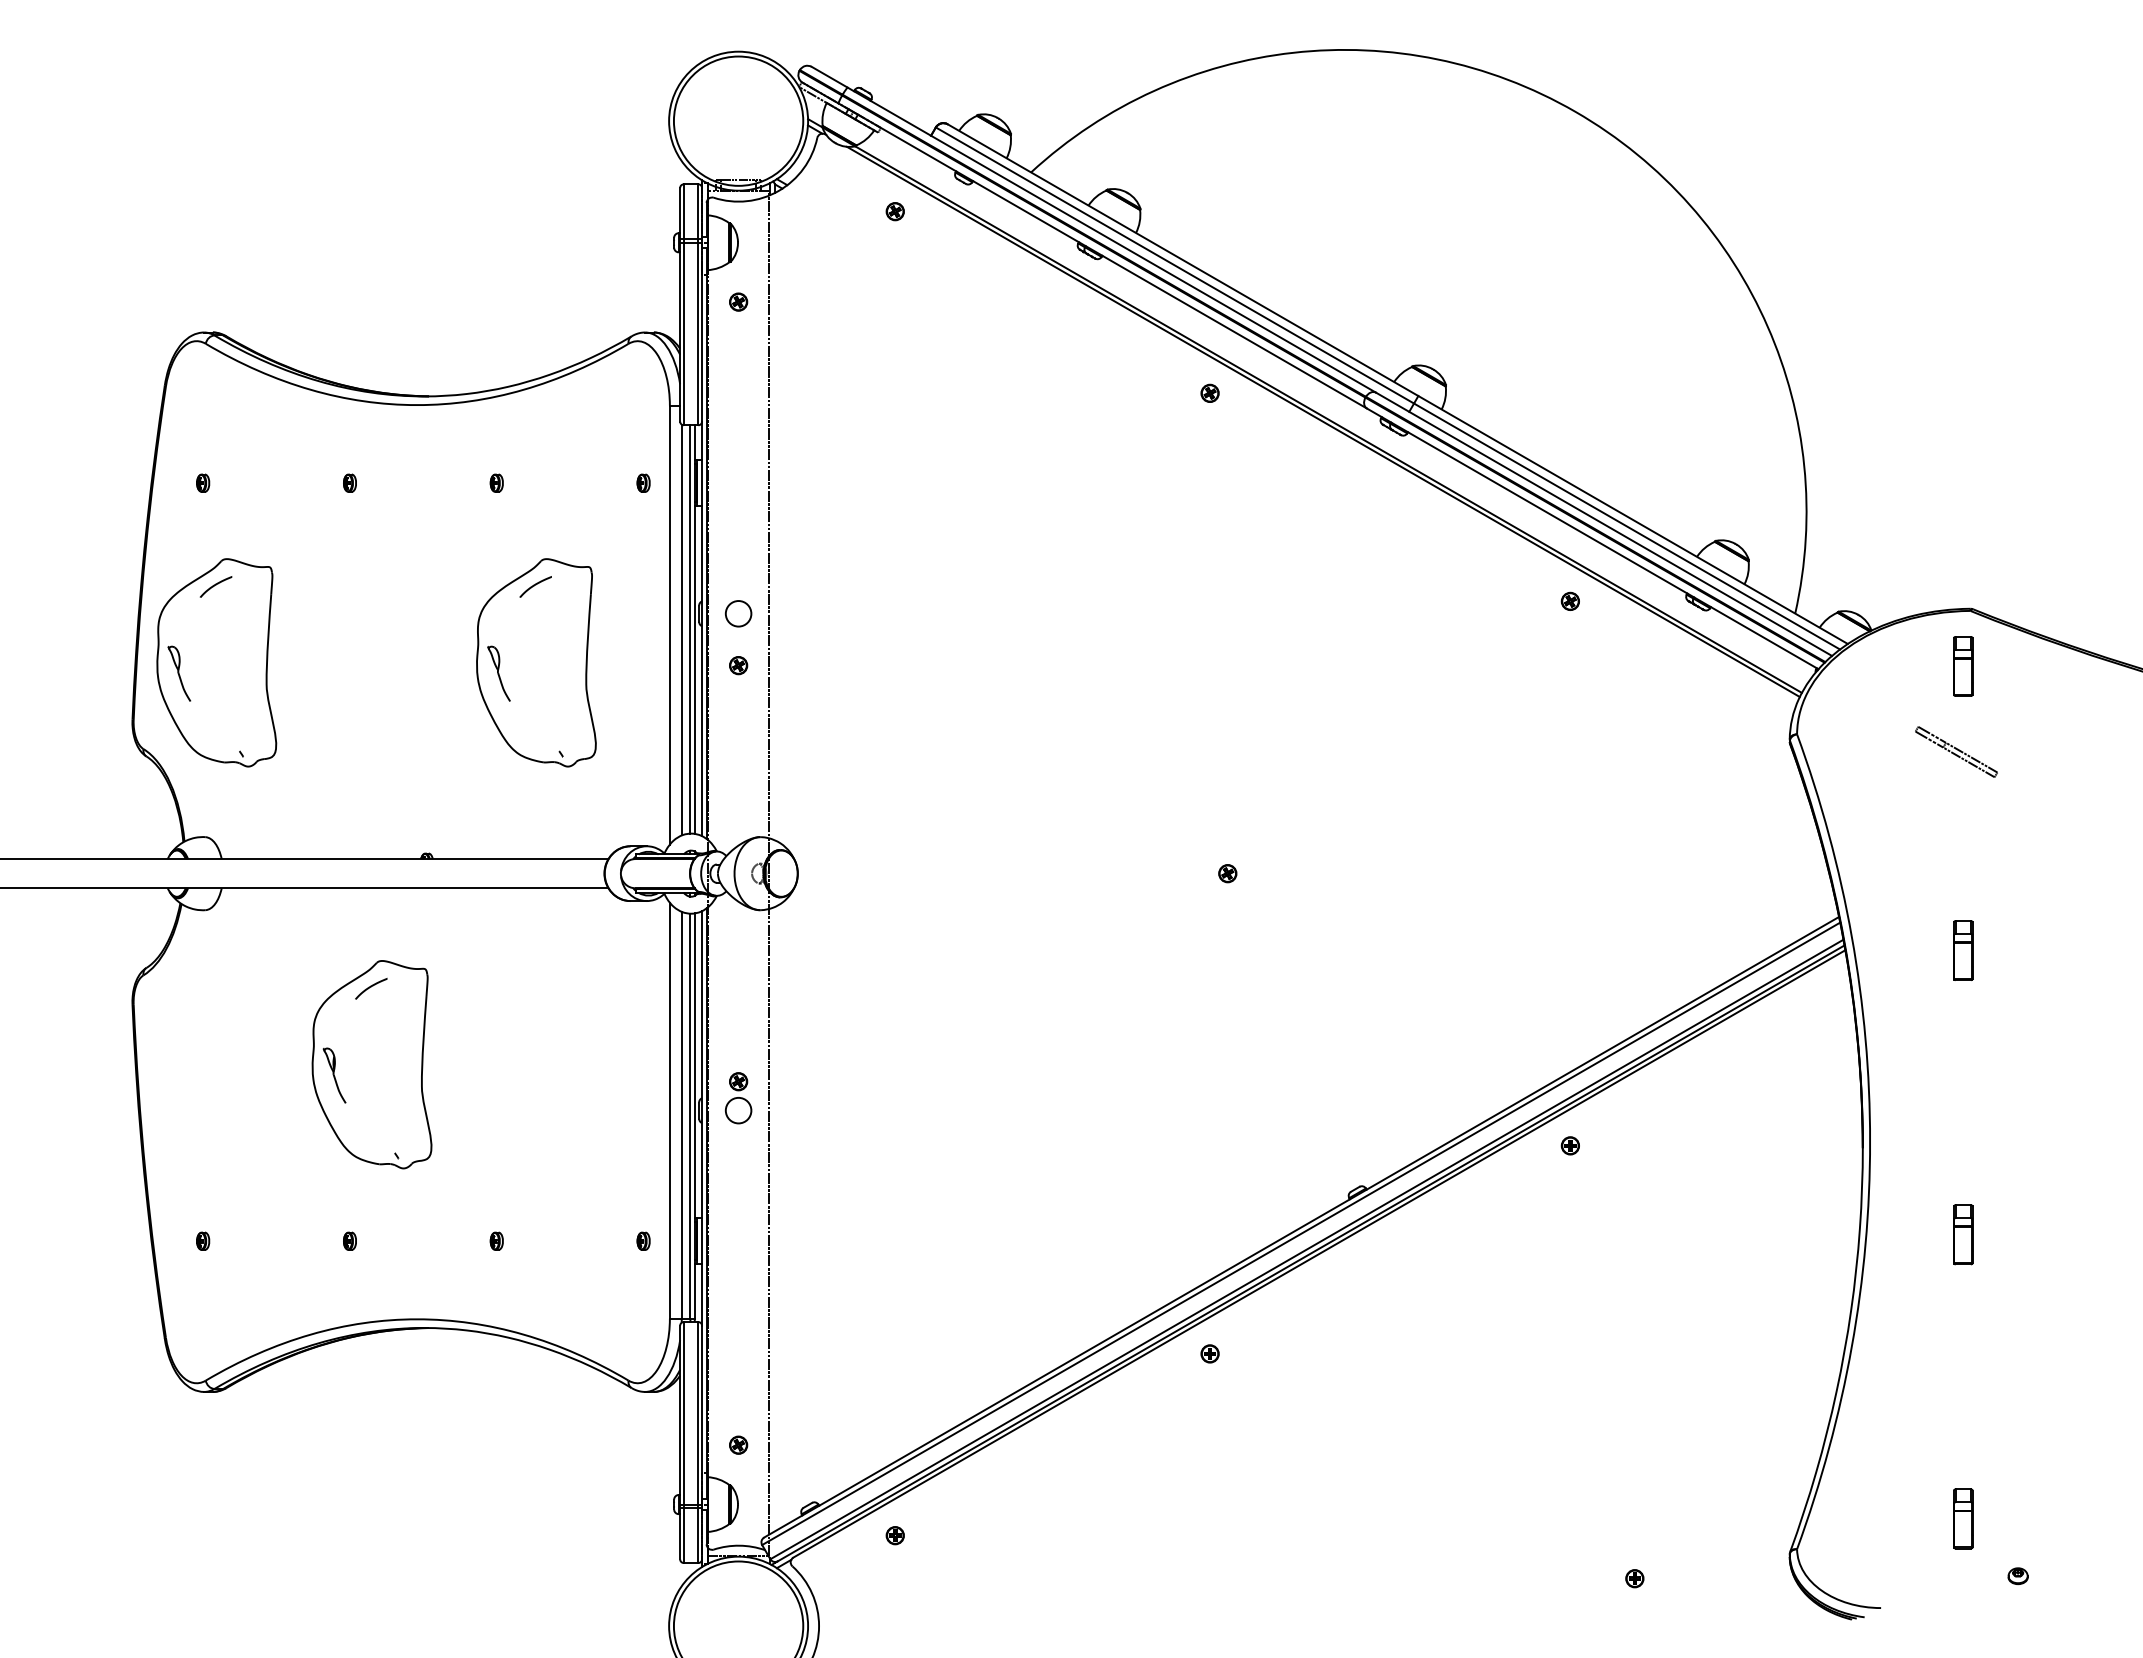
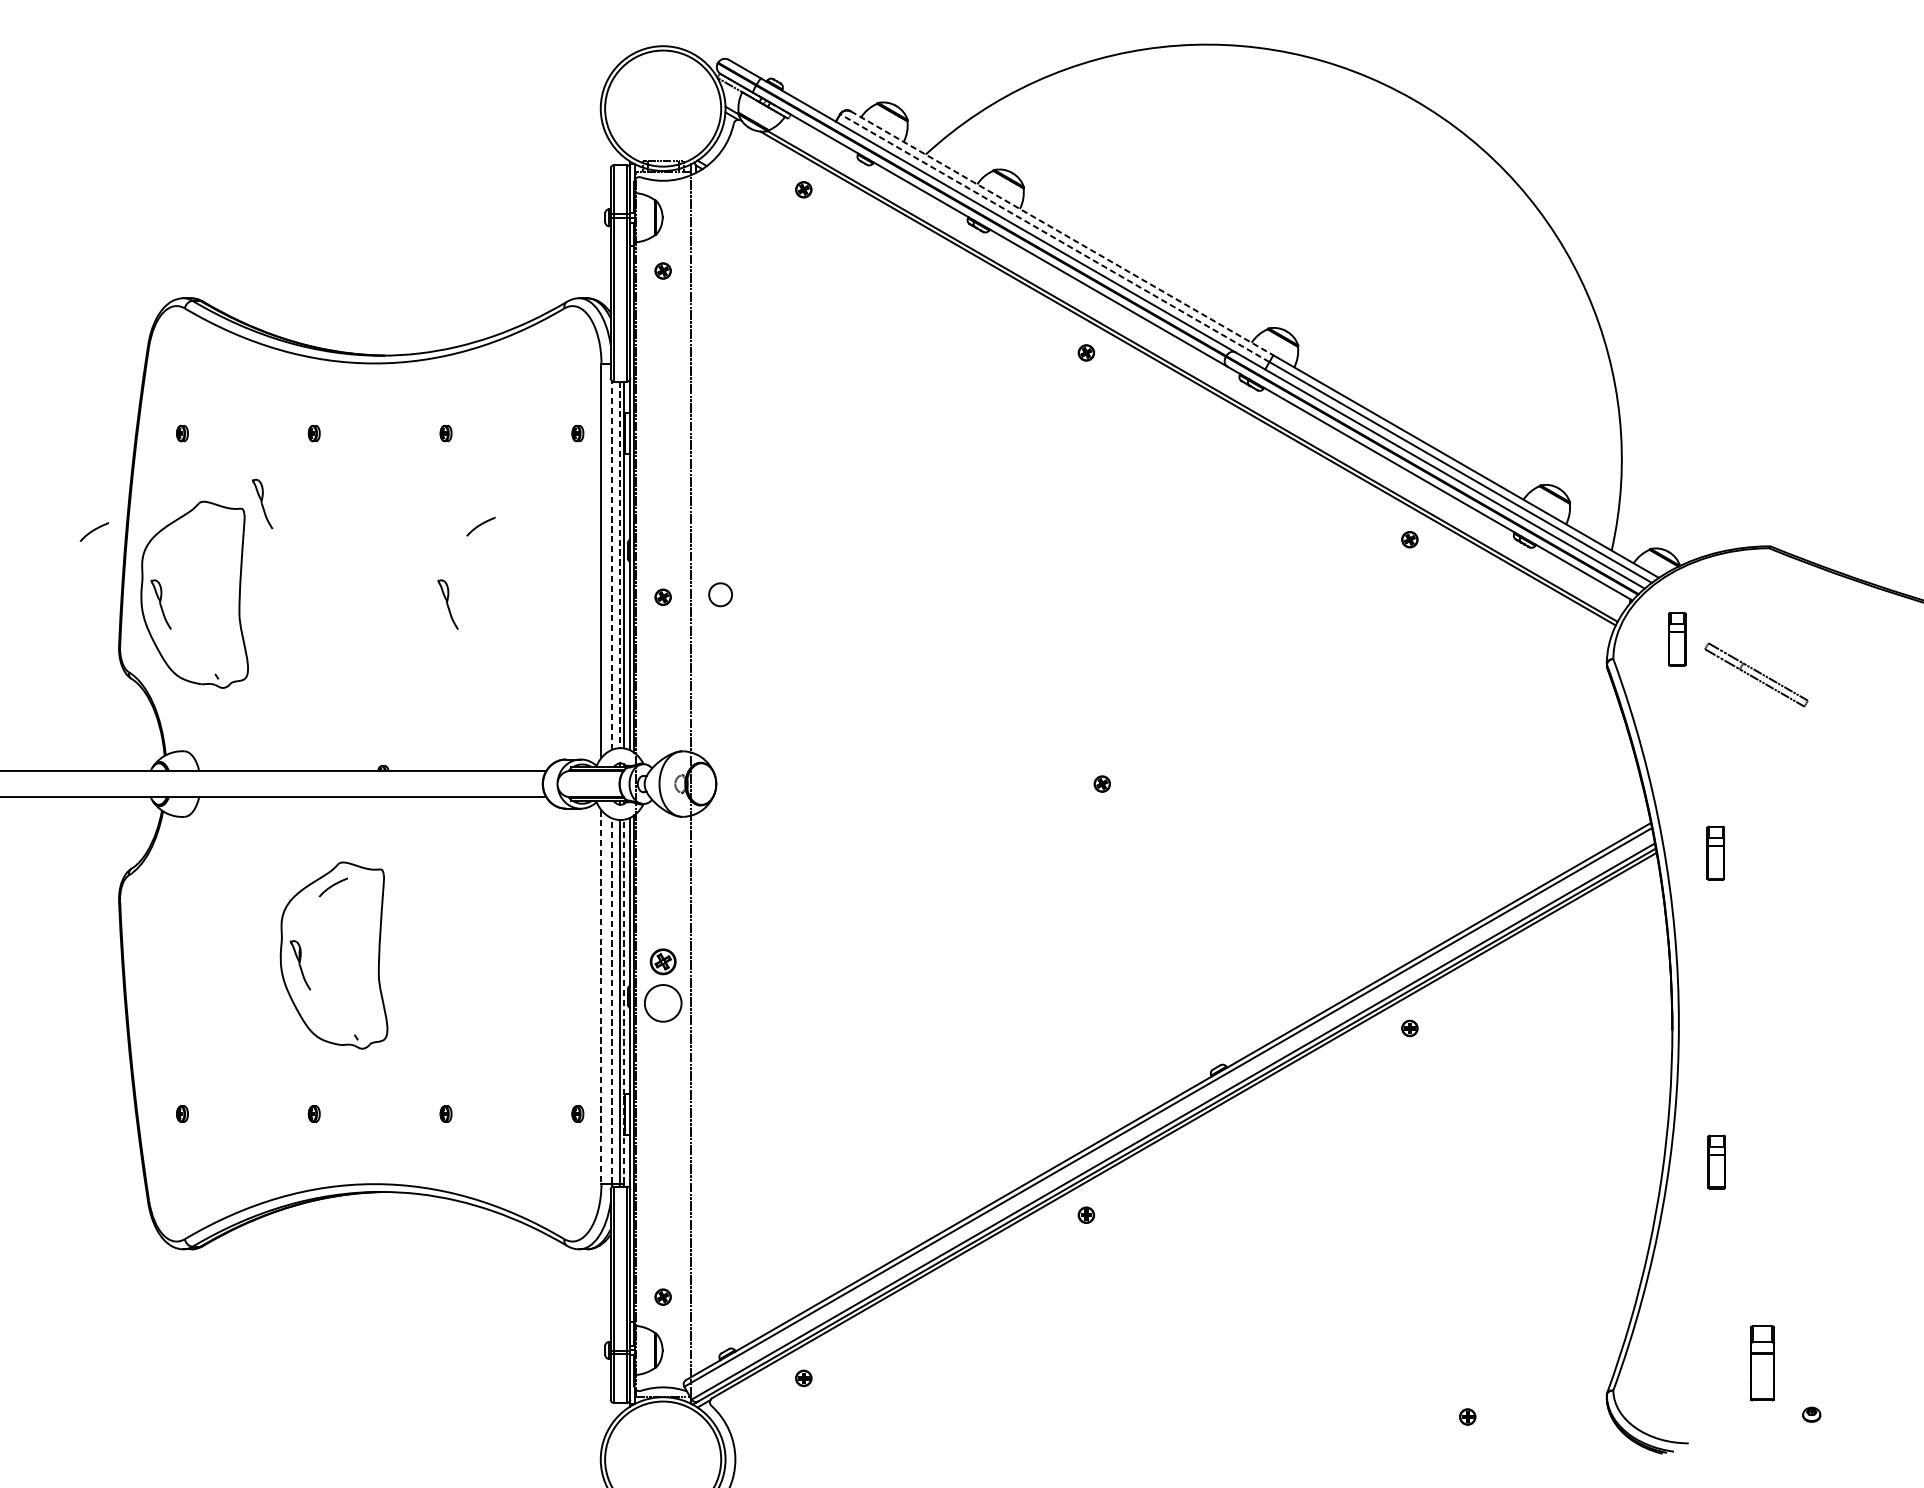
line: (1183, 260) -> (1062, 233), solid -> dashed
line: (1174, 265) -> (1054, 238), solid -> dashed
part: (292, 561) -> (262, 503), added
curve: (215, 585) -> (93, 530), moved
circle: (738, 613) -> (720, 594), moved
line: (681, 629) -> (611, 564), solid -> dashed
line: (690, 629) -> (619, 564), solid -> dashed
part: (536, 662) -> (481, 594), removed
part: (1963, 666) -> (1677, 639), moved
part: (1956, 751) -> (1756, 674), size x1.4
part: (1963, 950) -> (1716, 853), moved
part: (738, 1098) -> (663, 985), size x1.6
line: (669, 1111) -> (601, 997), solid -> dashed
line: (681, 1115) -> (611, 1001), solid -> dashed
line: (694, 1116) -> (623, 1002), solid -> dashed
part: (1963, 1234) -> (1716, 1161), moved
part: (1963, 1518) -> (1762, 1362), size x1.4

